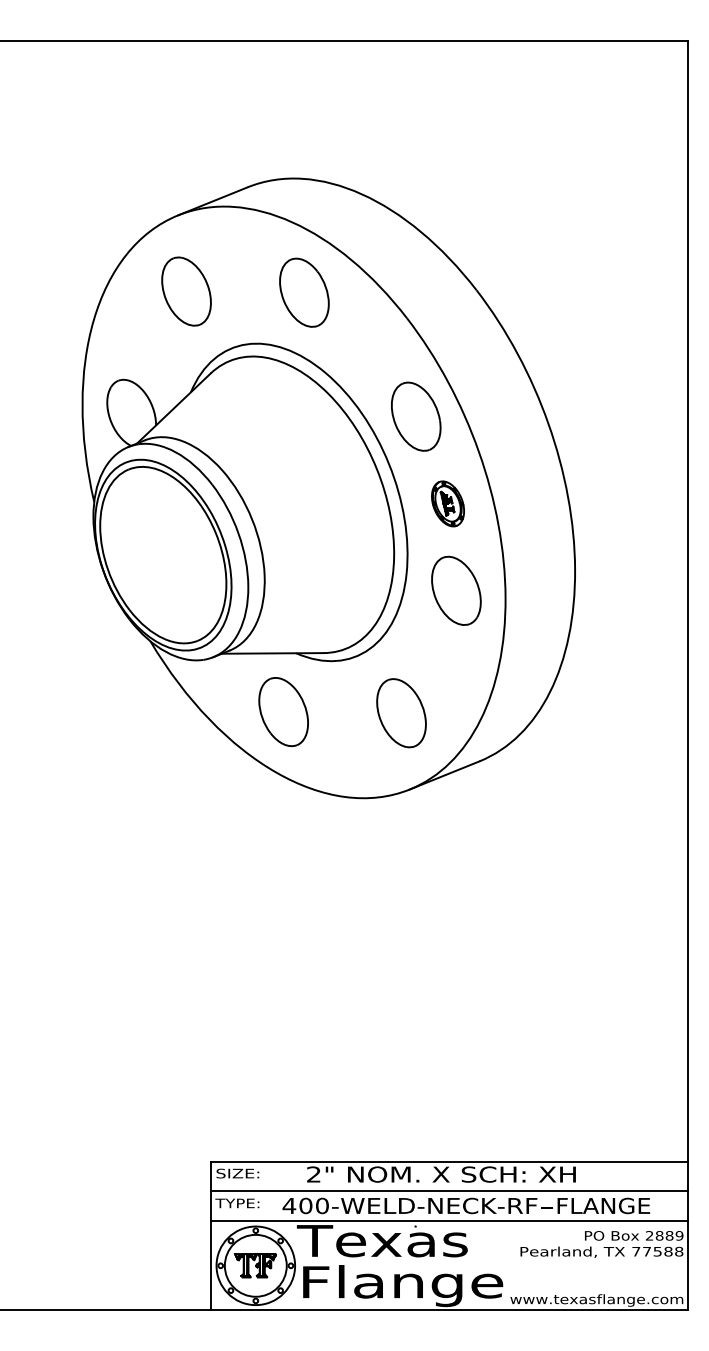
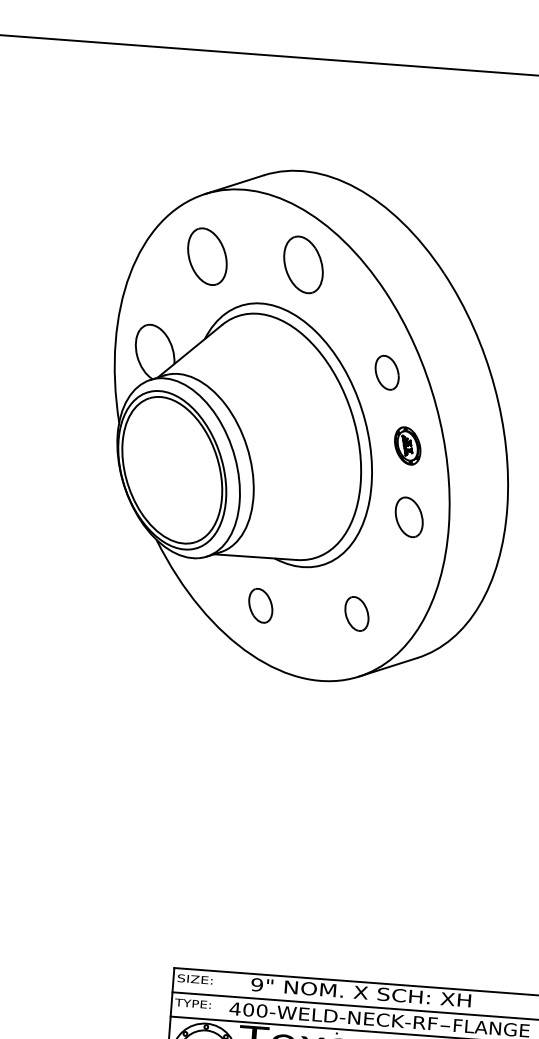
part: (416, 416) -> (387, 372), size x0.6
part: (456, 590) -> (409, 517), size x0.7
part: (283, 712) -> (260, 606), size x0.6
part: (401, 713) -> (356, 614), size x0.6
text: (313, 1174) -> (256, 984), 2" -> 9"

